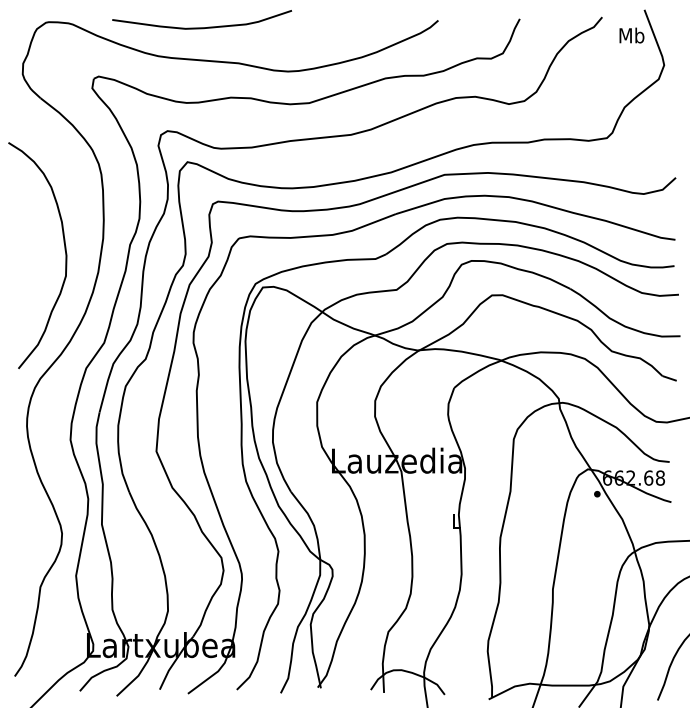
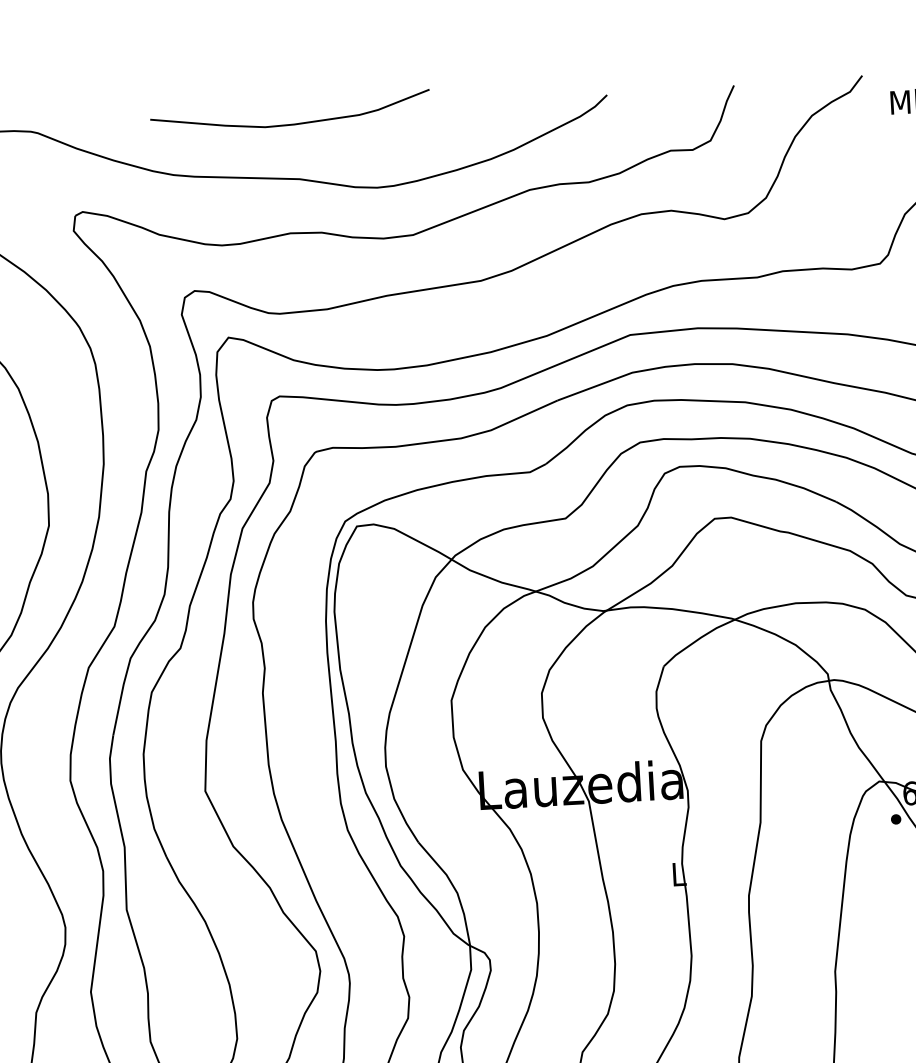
curve: (202, 27) -> (291, 123), moved

